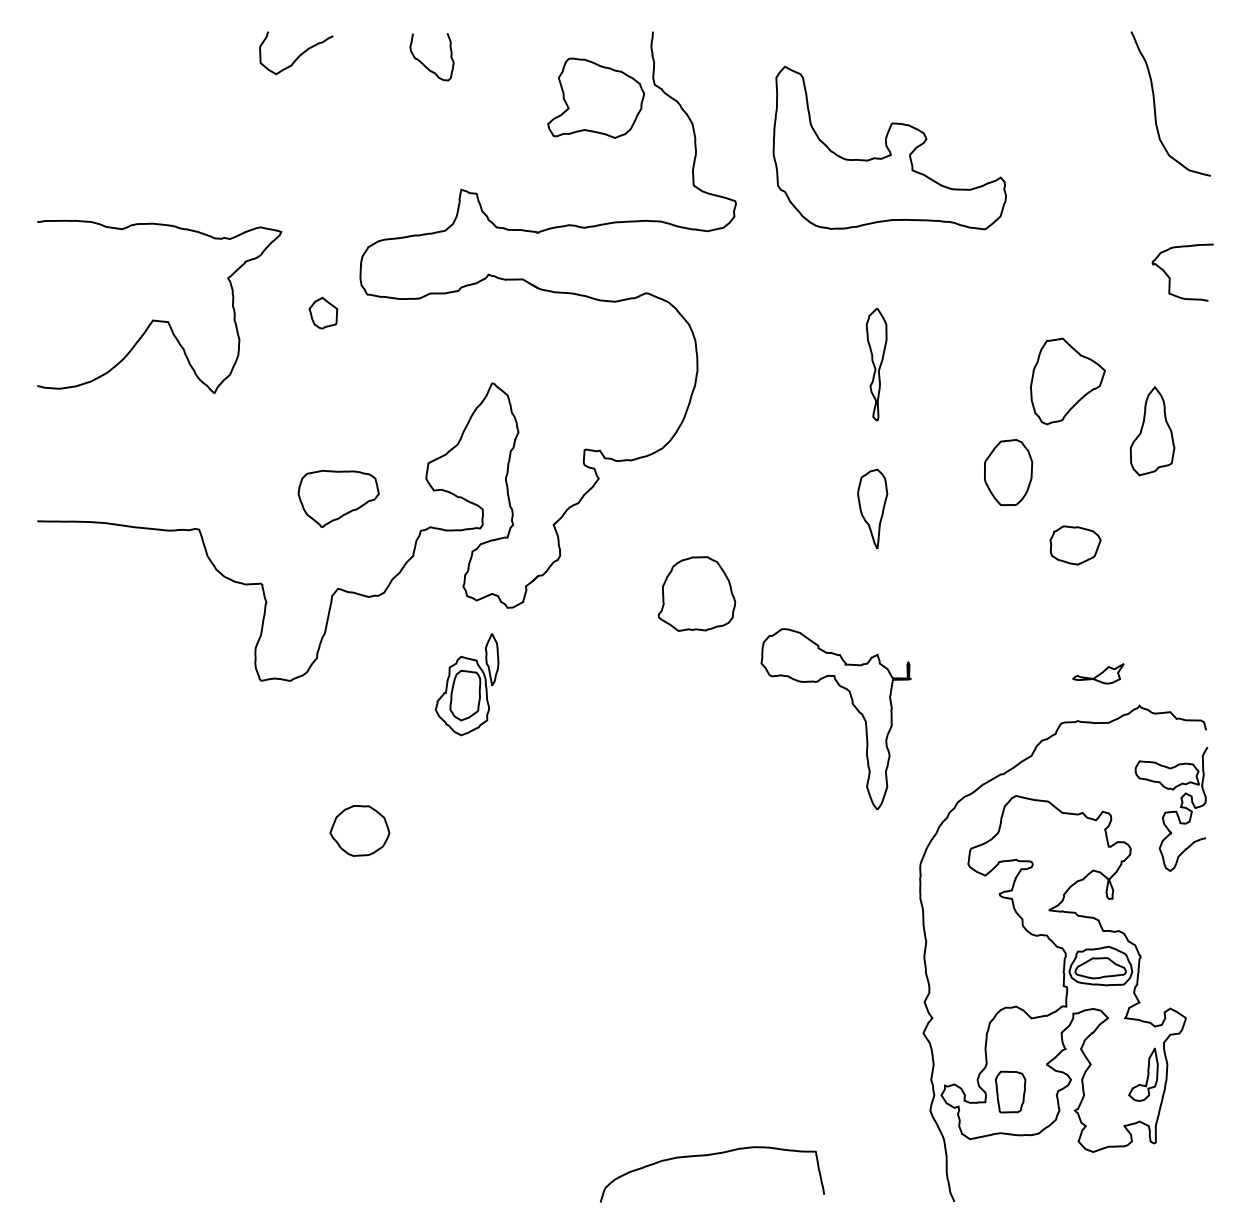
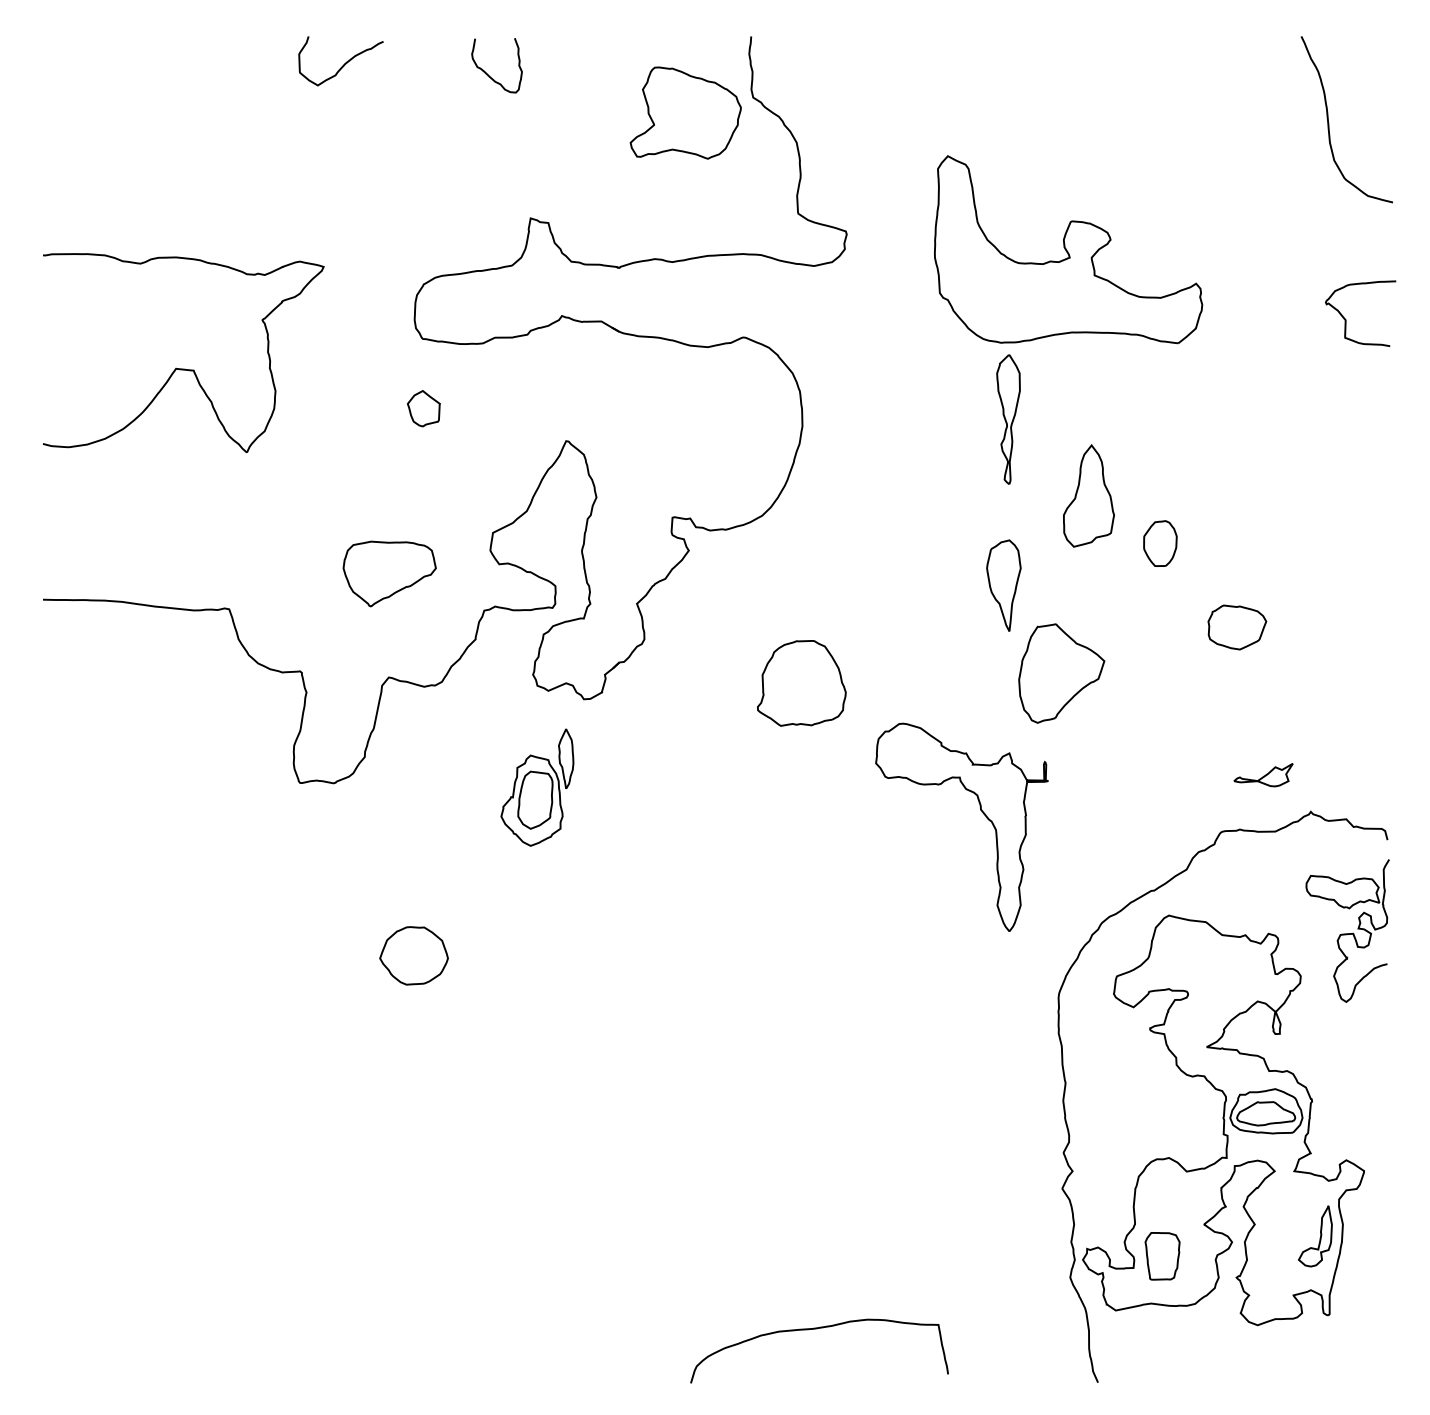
part: (889, 147) -> (1068, 249), moved
part: (323, 312) -> (423, 407), moved
part: (1067, 381) -> (1061, 673), moved
part: (1152, 431) -> (1088, 496), moved
part: (1008, 472) -> (1160, 543), size x0.6

